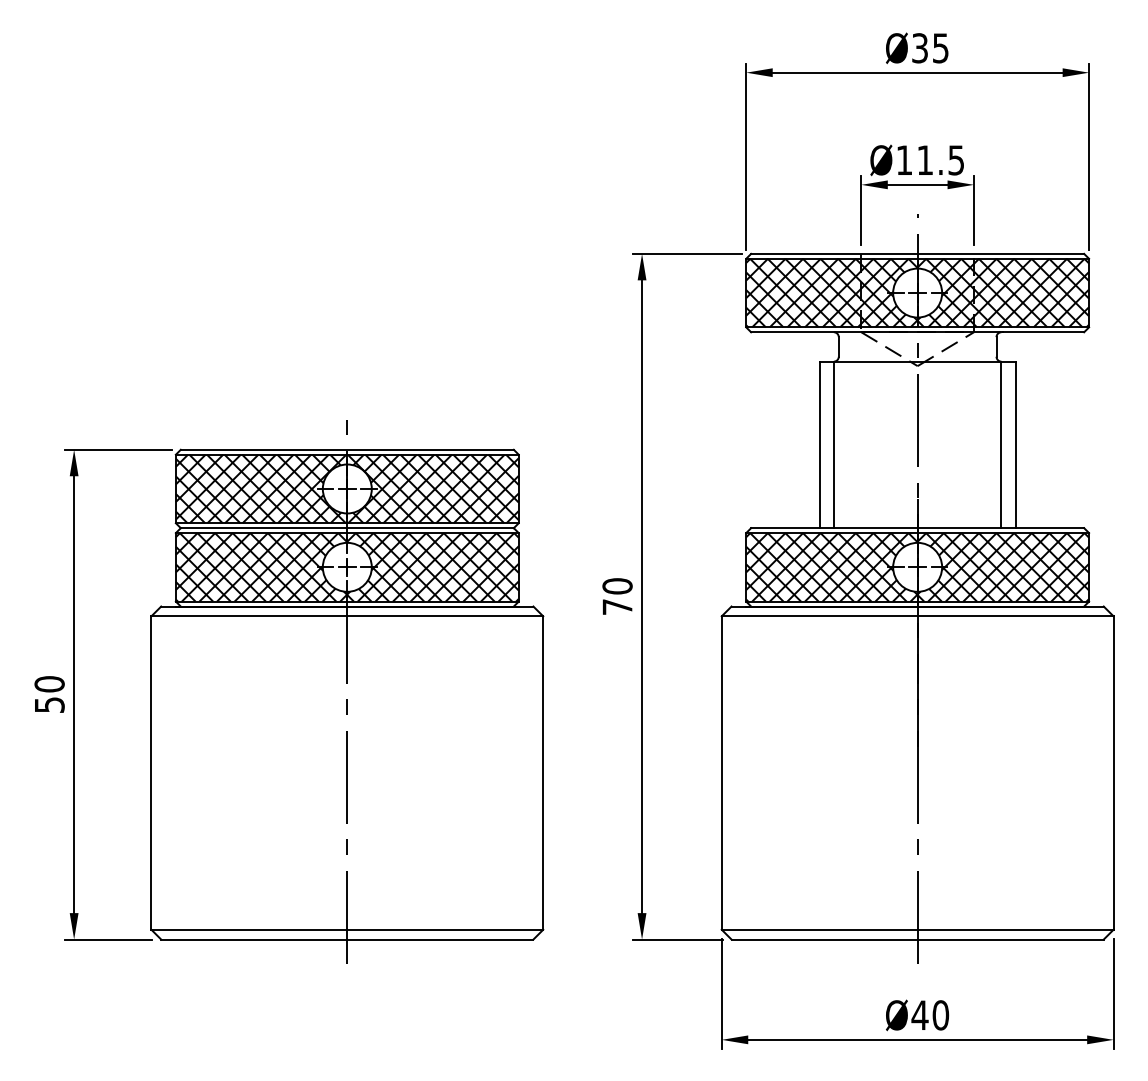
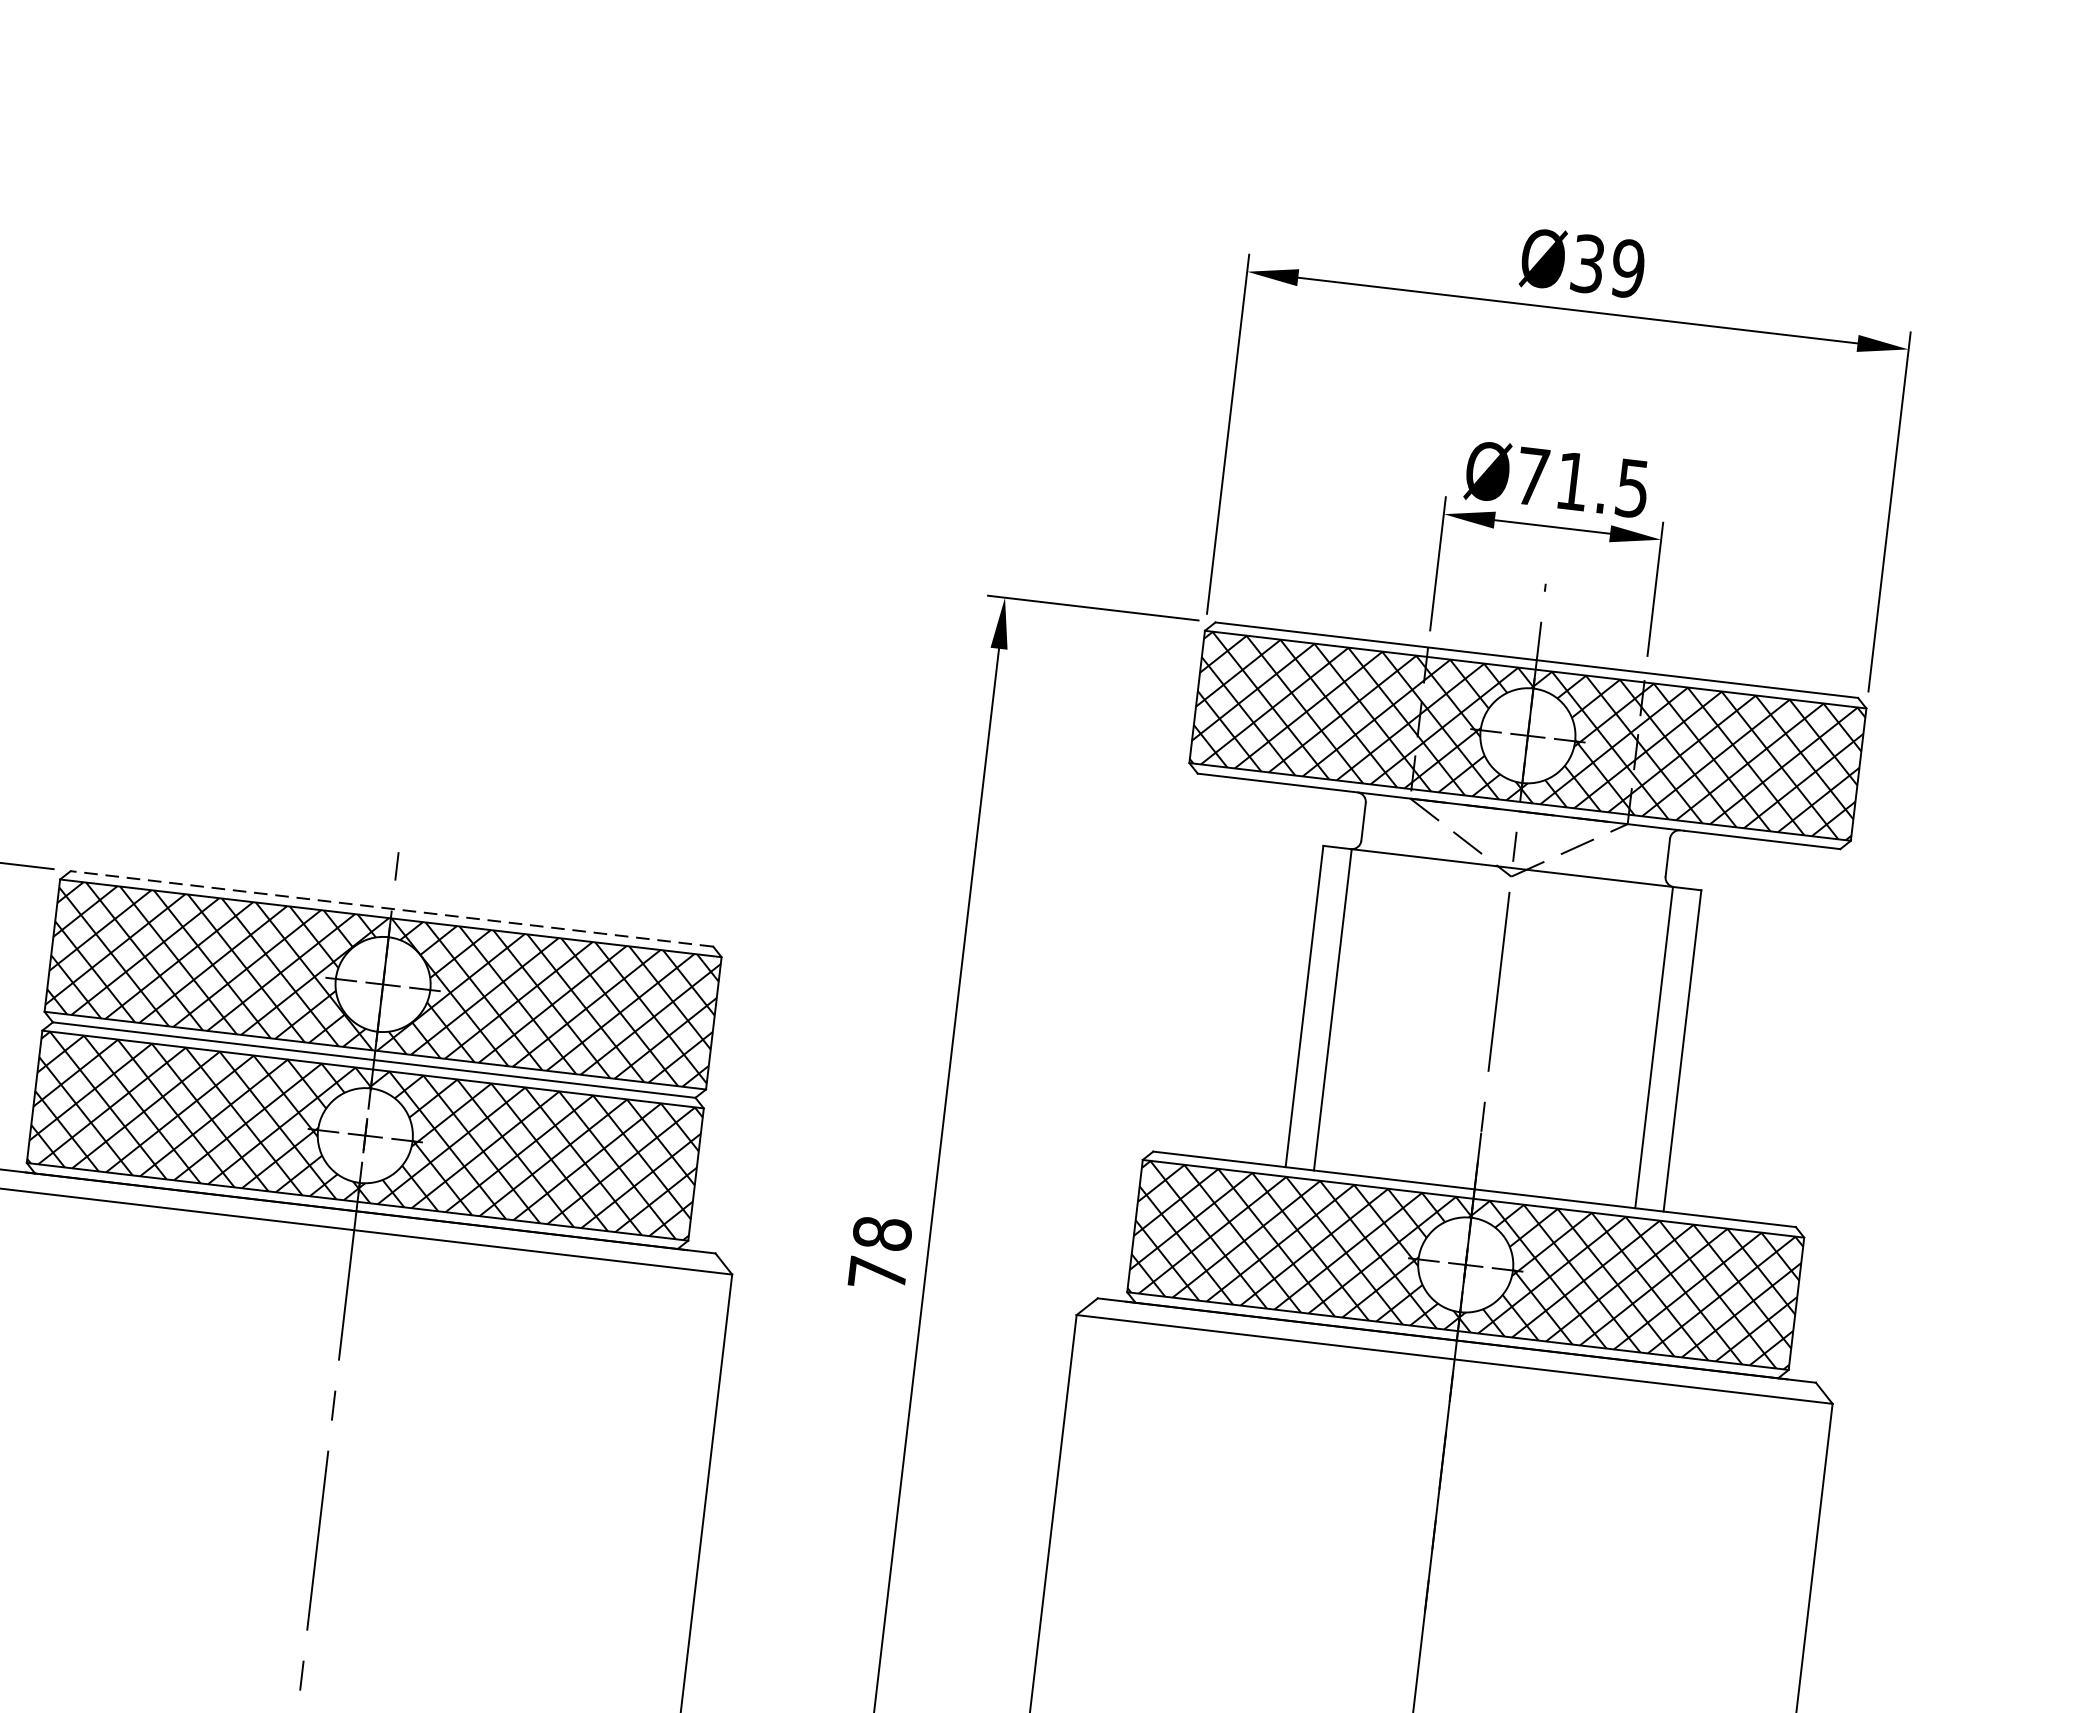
text: (940, 48) -> (1627, 269), Ø35 -> Ø39
text: (904, 159) -> (1532, 475), Ø11.5 -> Ø71.5
line: (347, 449) -> (392, 908), solid -> dashed
text: (617, 586) -> (882, 1233), 70 -> 78

